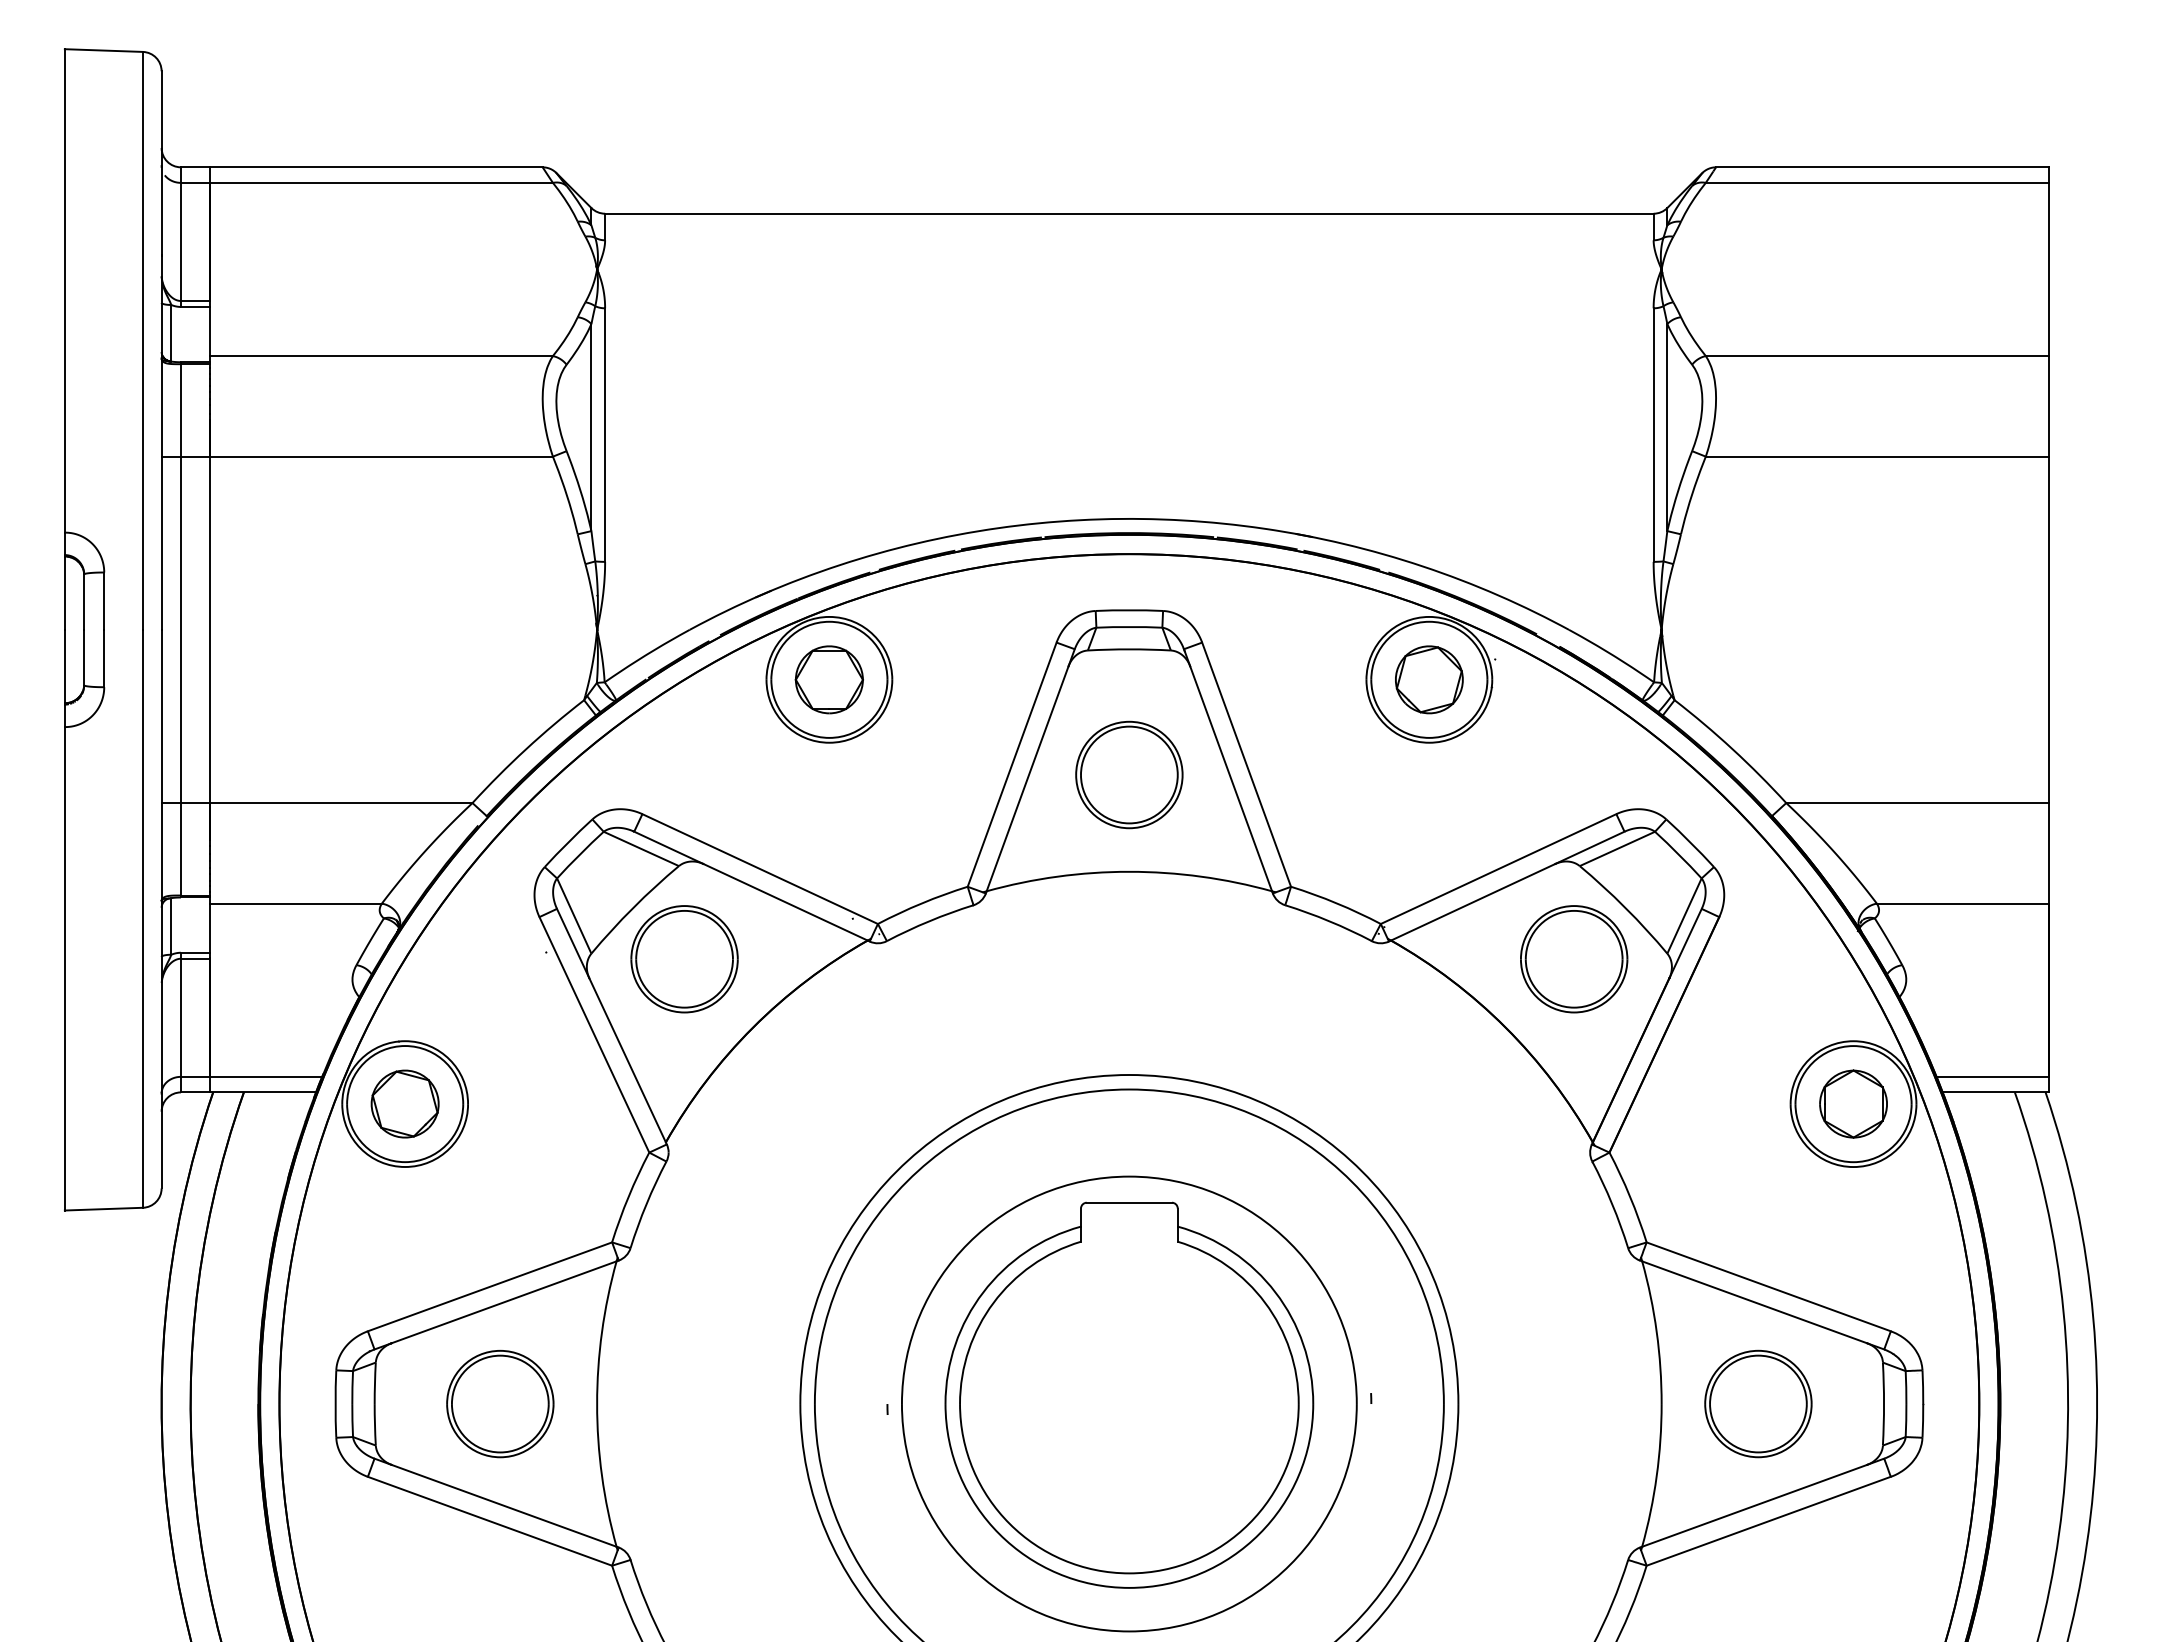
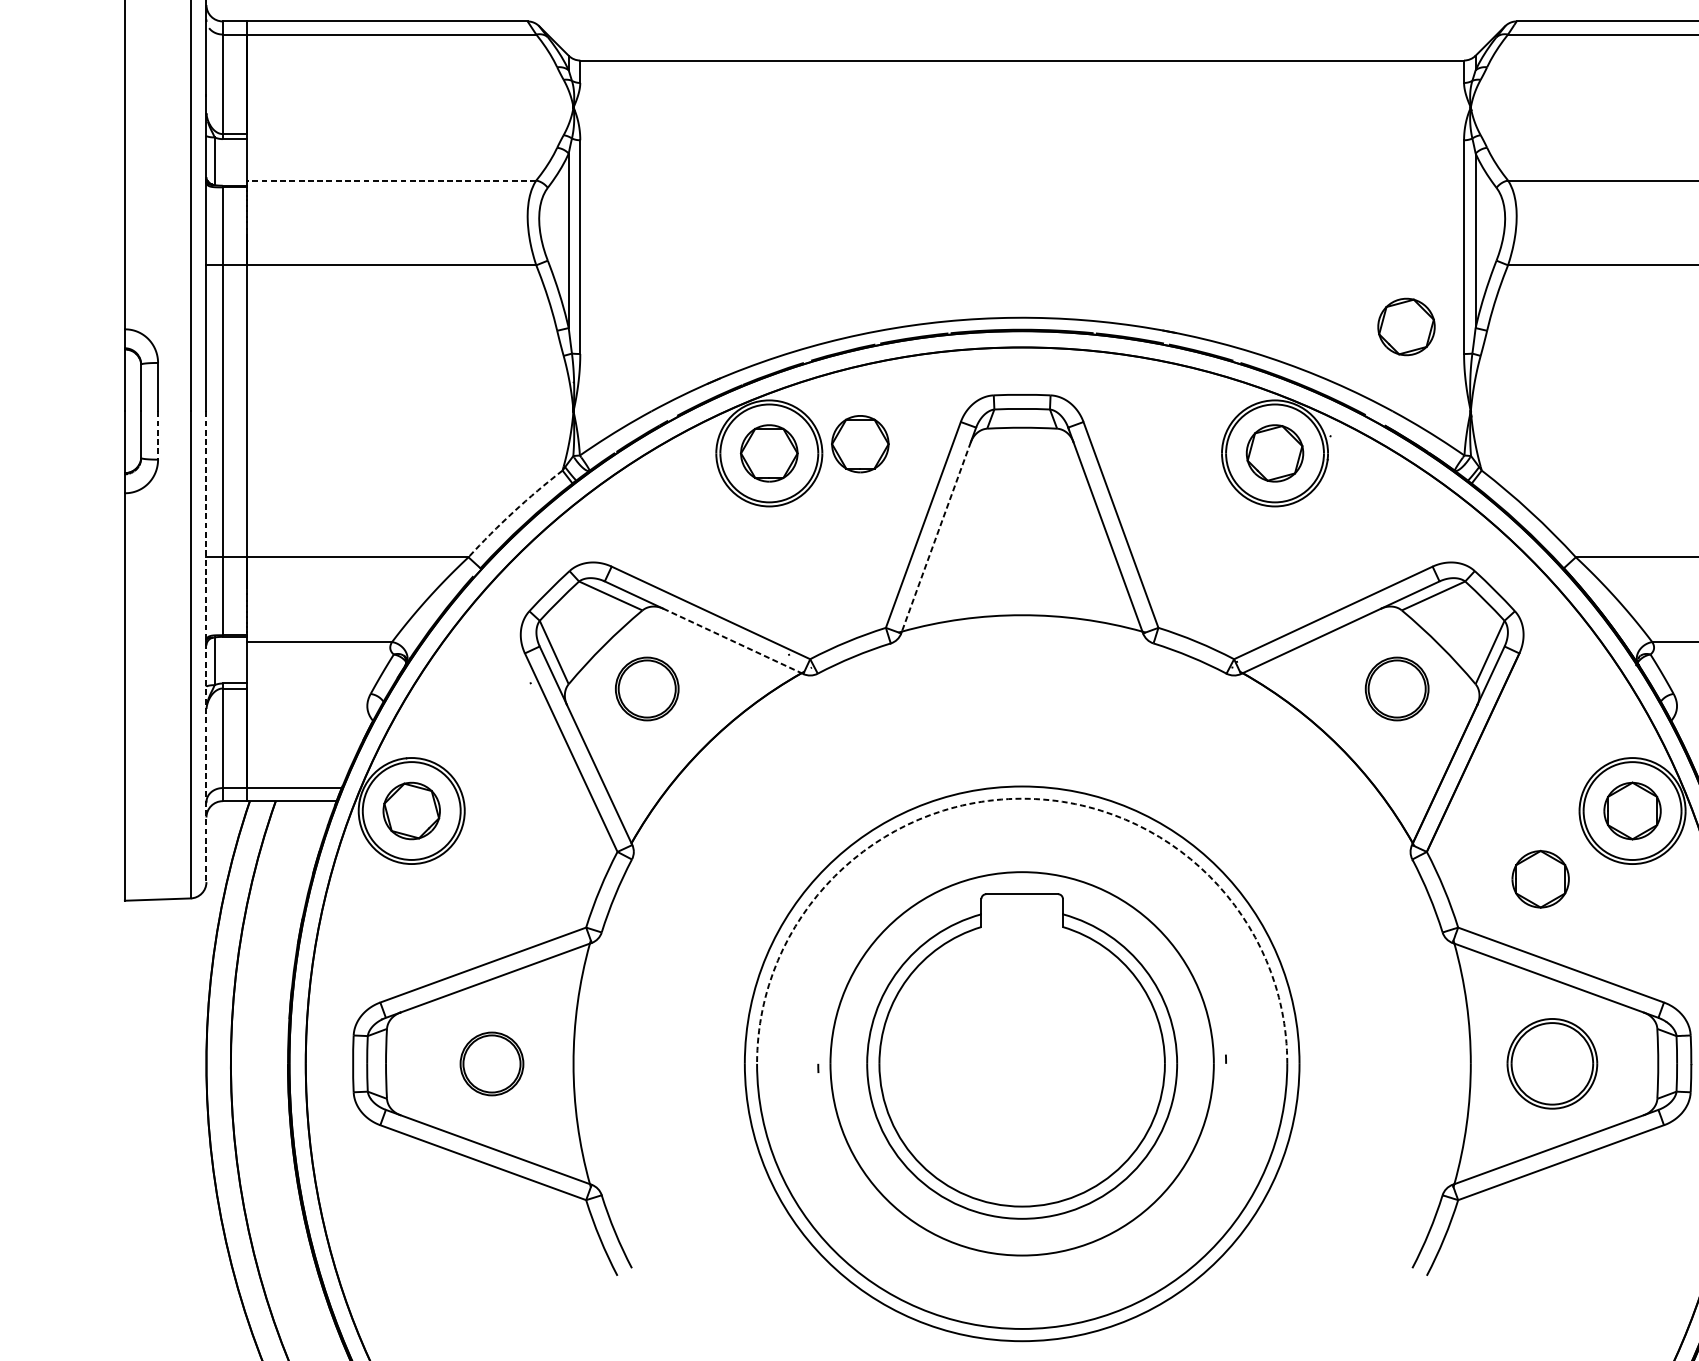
line: (380, 356) -> (390, 180), solid -> dashed
part: (1585, 529) -> (1406, 326), added
line: (104, 658) -> (158, 435), solid -> dashed
part: (936, 668) -> (859, 443), added
arc: (526, 749) -> (514, 512), solid -> dashed
part: (1129, 774) -> (1022, 533), removed
line: (1027, 778) -> (936, 536), solid -> dashed
line: (785, 902) -> (732, 641), solid -> dashed
line: (161, 909) -> (206, 647), solid -> dashed
part: (684, 959) -> (647, 689), size x0.7
part: (1574, 959) -> (1397, 689), size x0.7
arc: (1129, 1089) -> (1022, 798), solid -> dashed
part: (1744, 1184) -> (1540, 878), added
part: (500, 1404) -> (492, 1064), size x0.7

